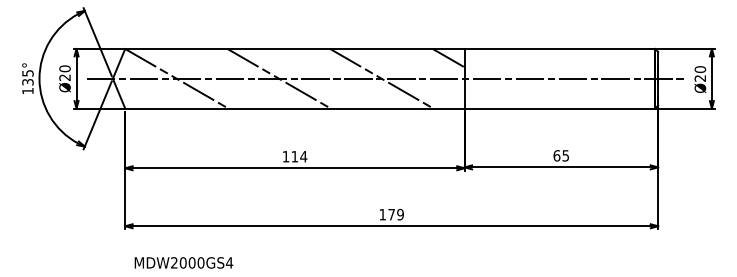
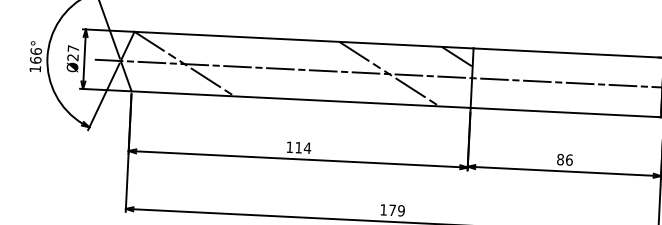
text: (64, 68) -> (72, 48), Ø20 -> Ø27
text: (27, 77) -> (35, 55), 135° -> 166°
line: (278, 78) -> (286, 68), removed
text: (561, 155) -> (565, 159), 65 -> 86

